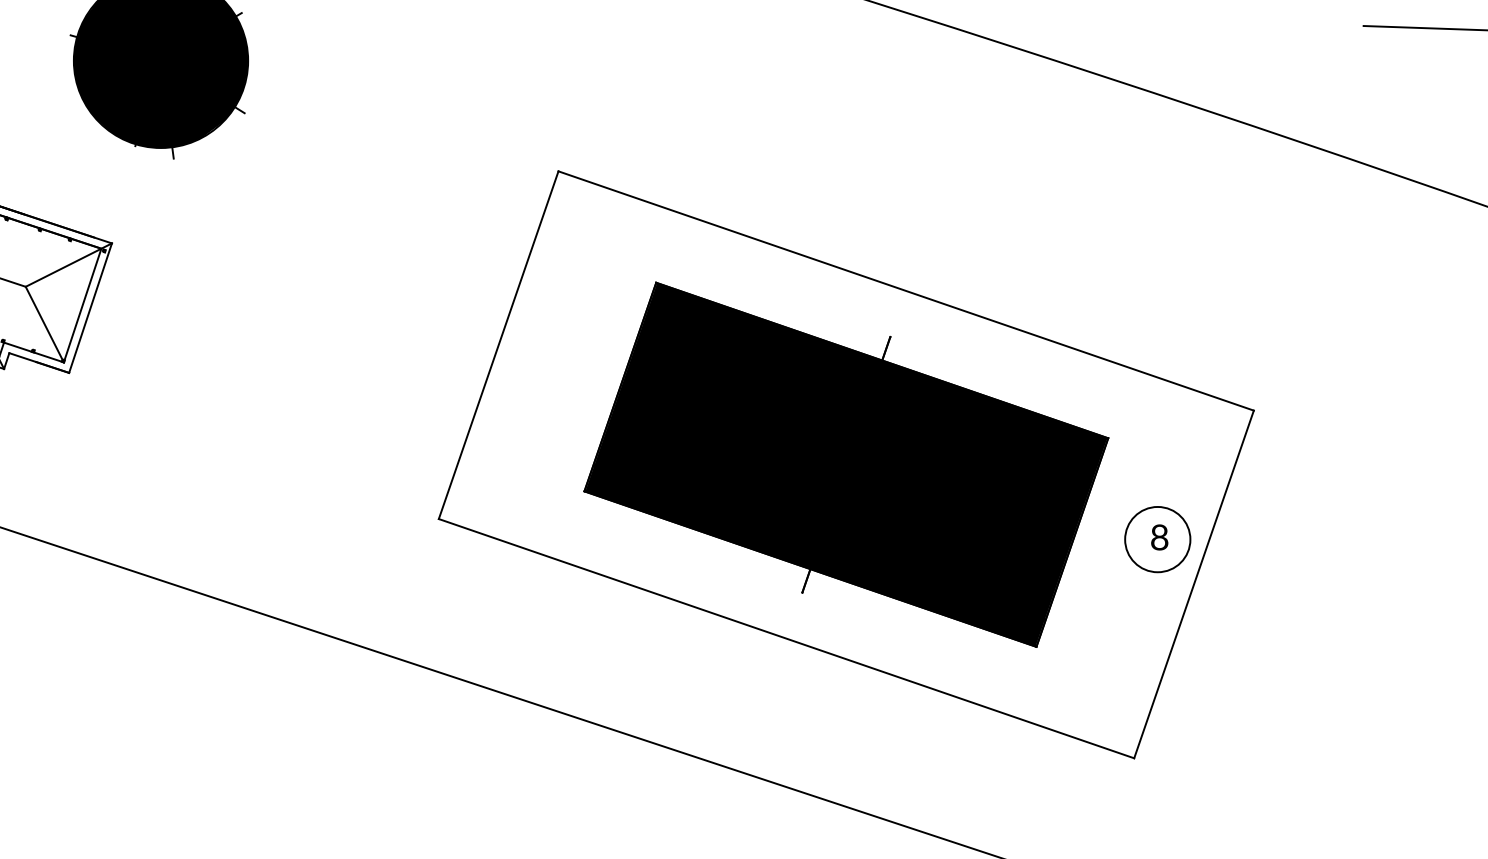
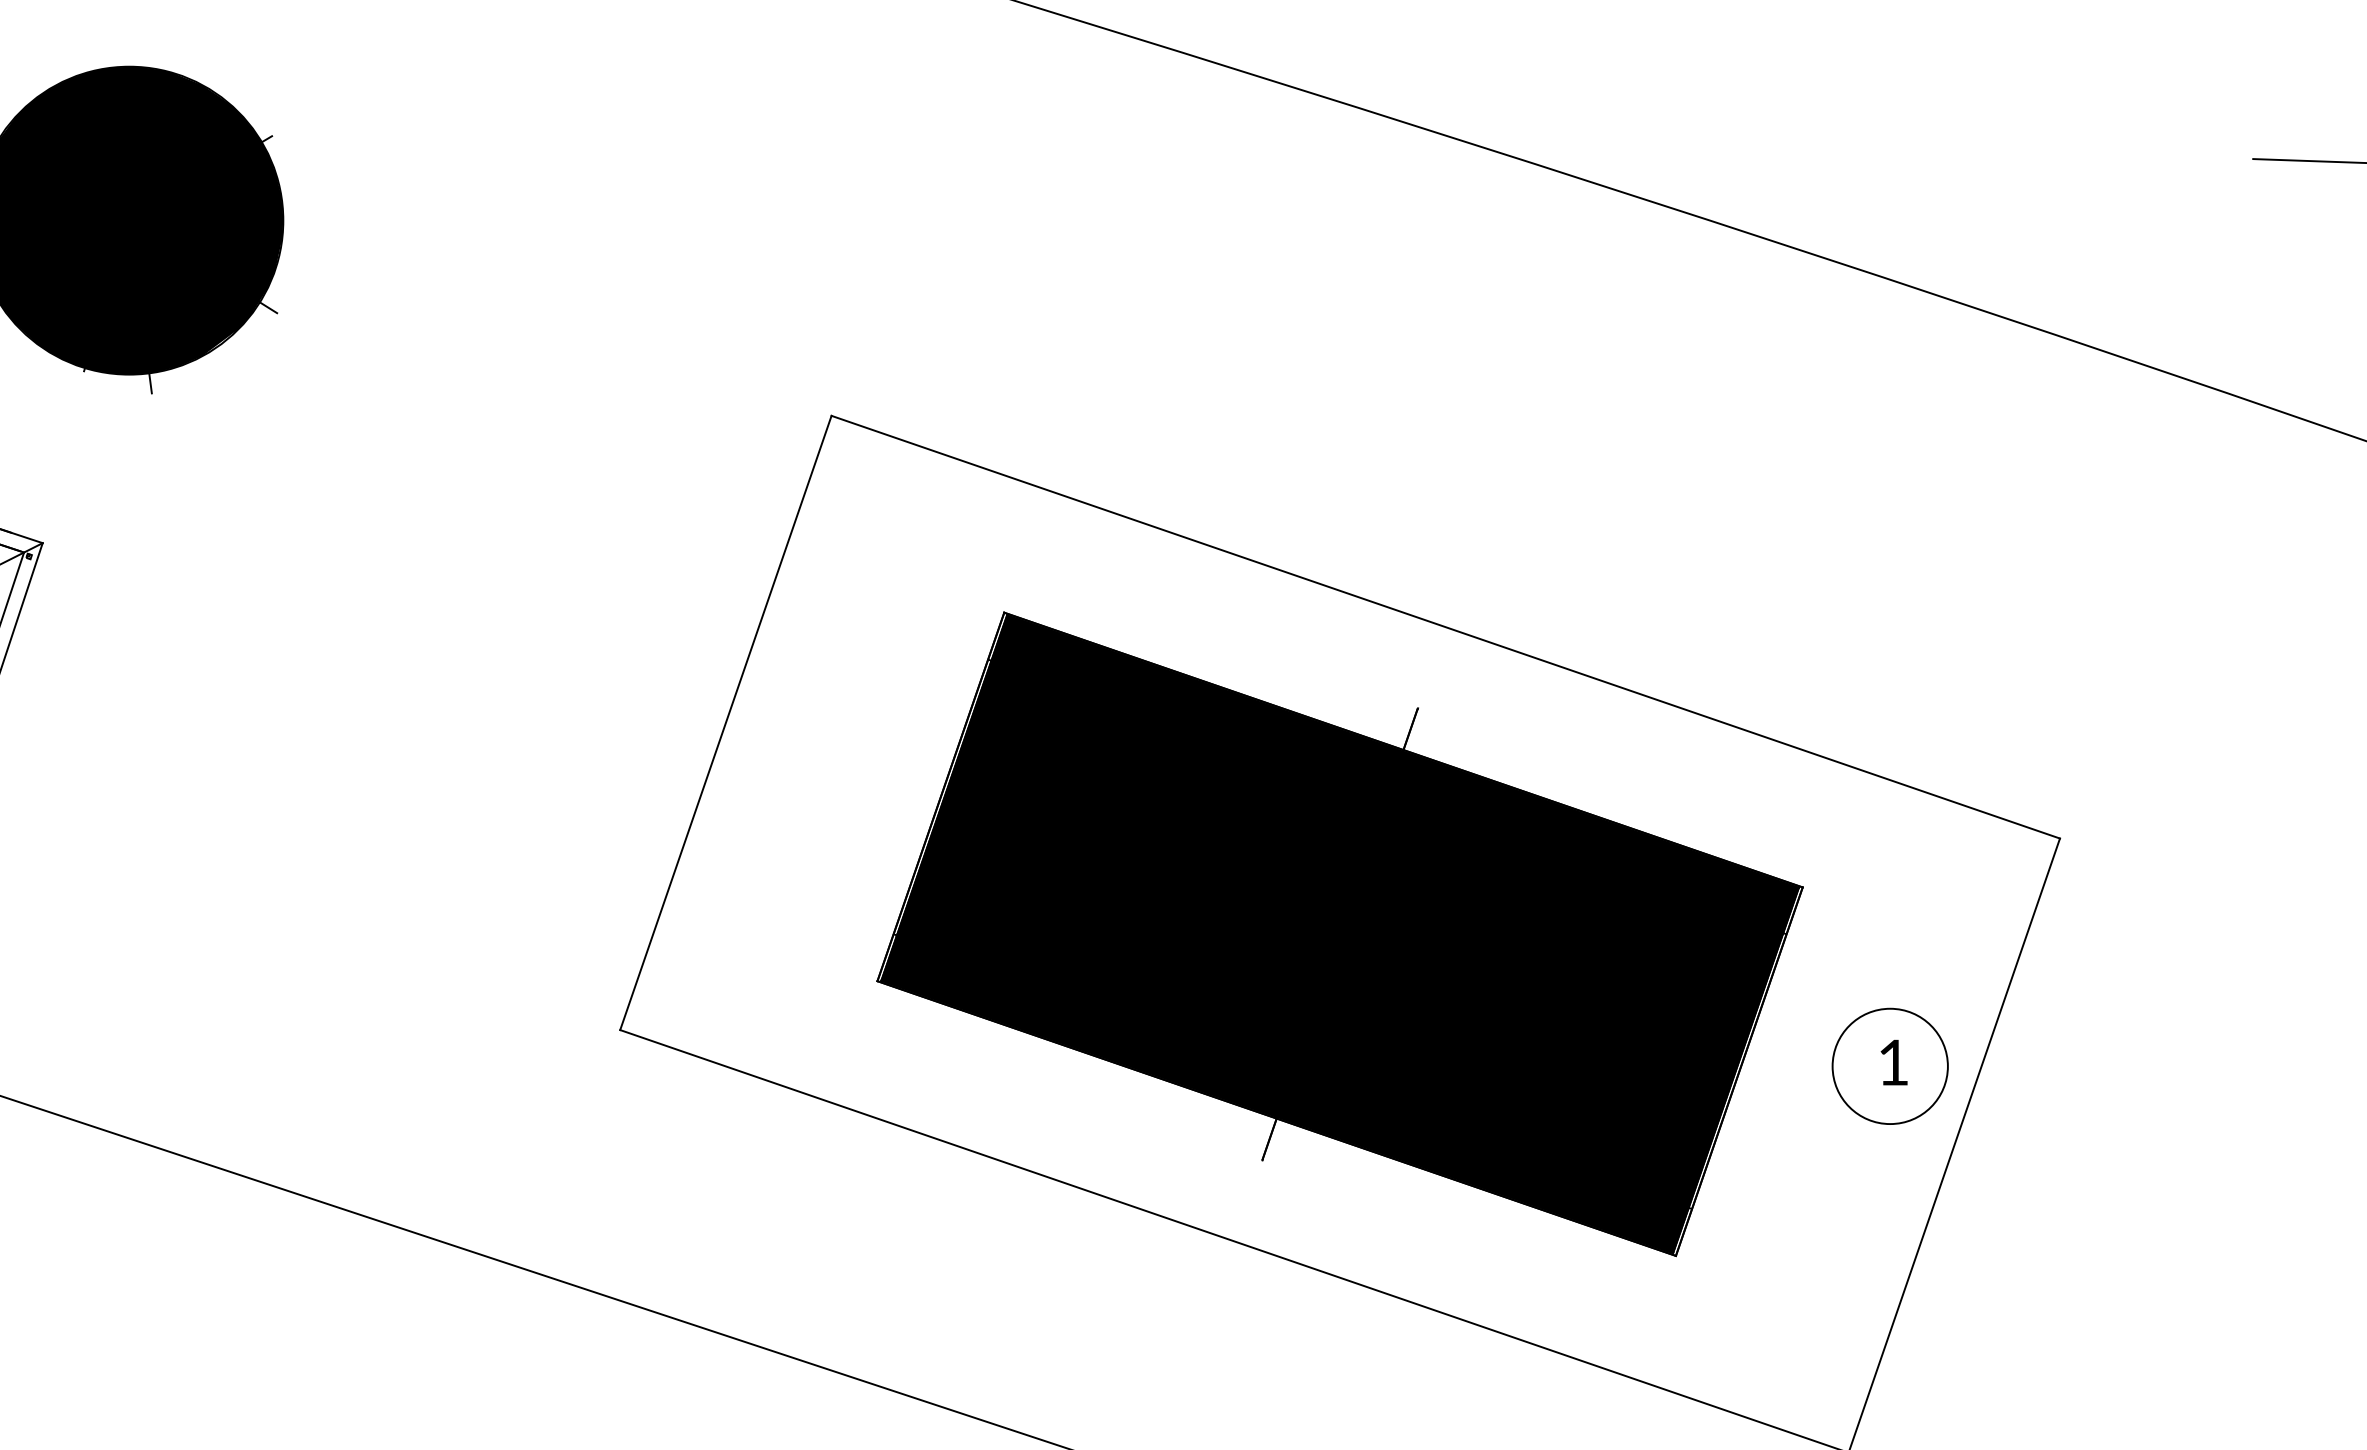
text: (1159, 537) -> (1893, 1062), 8 -> 1

